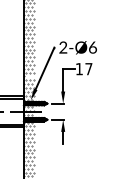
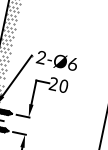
text: (83, 69) -> (57, 85), 17 -> 20

